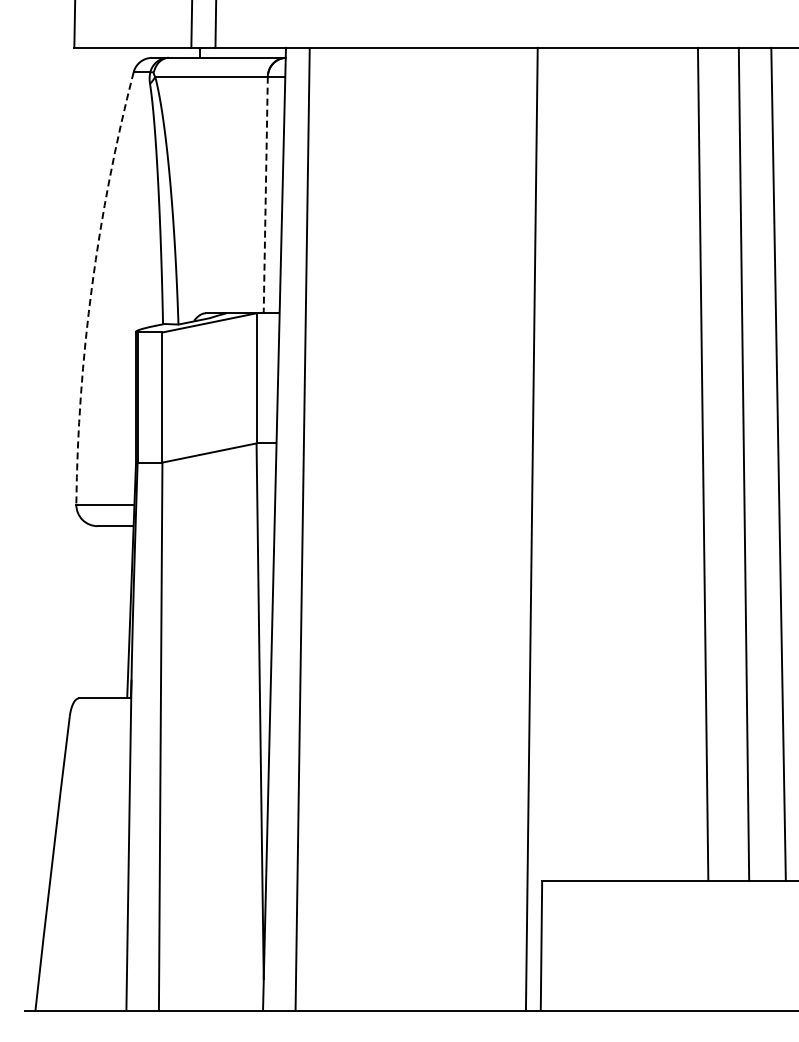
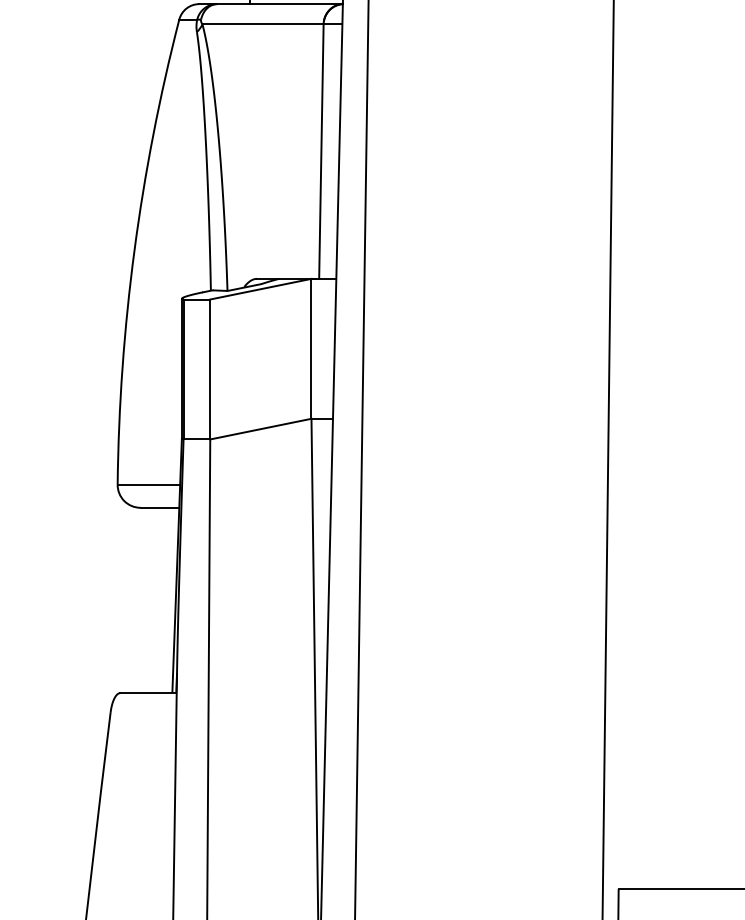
line: (265, 195) -> (321, 152), dashed -> solid
arc: (92, 286) -> (135, 250), dashed -> solid

